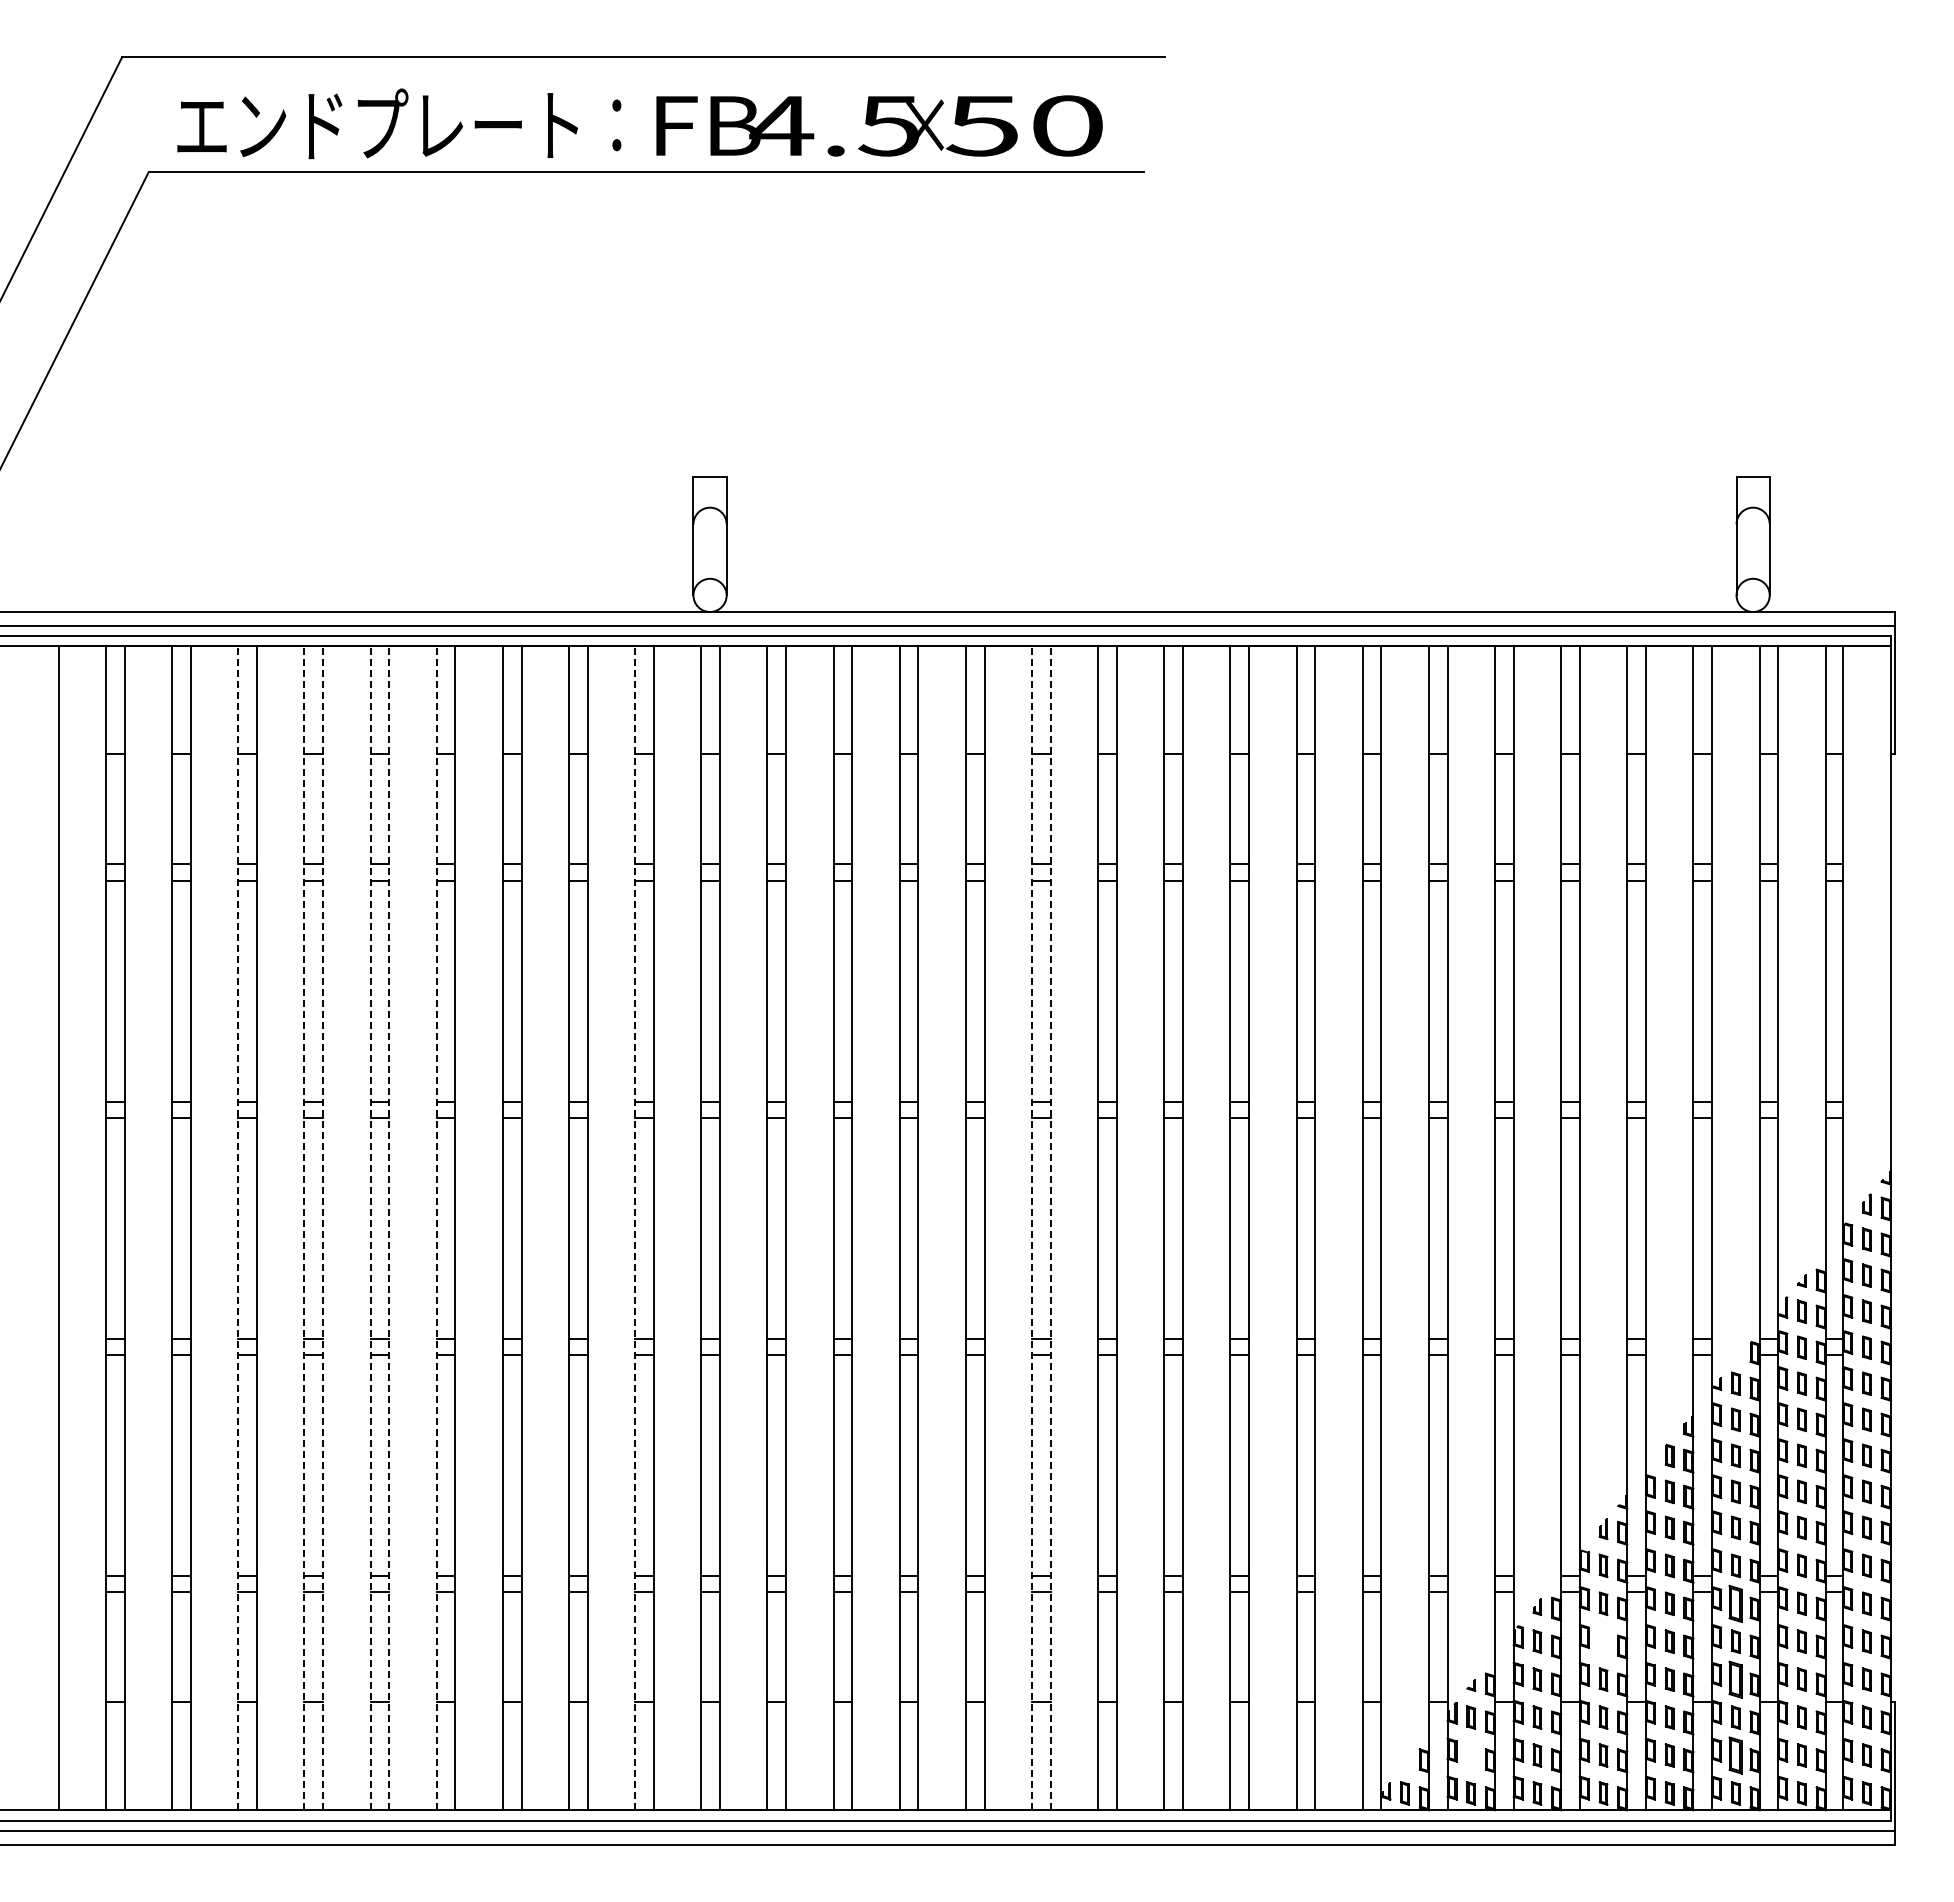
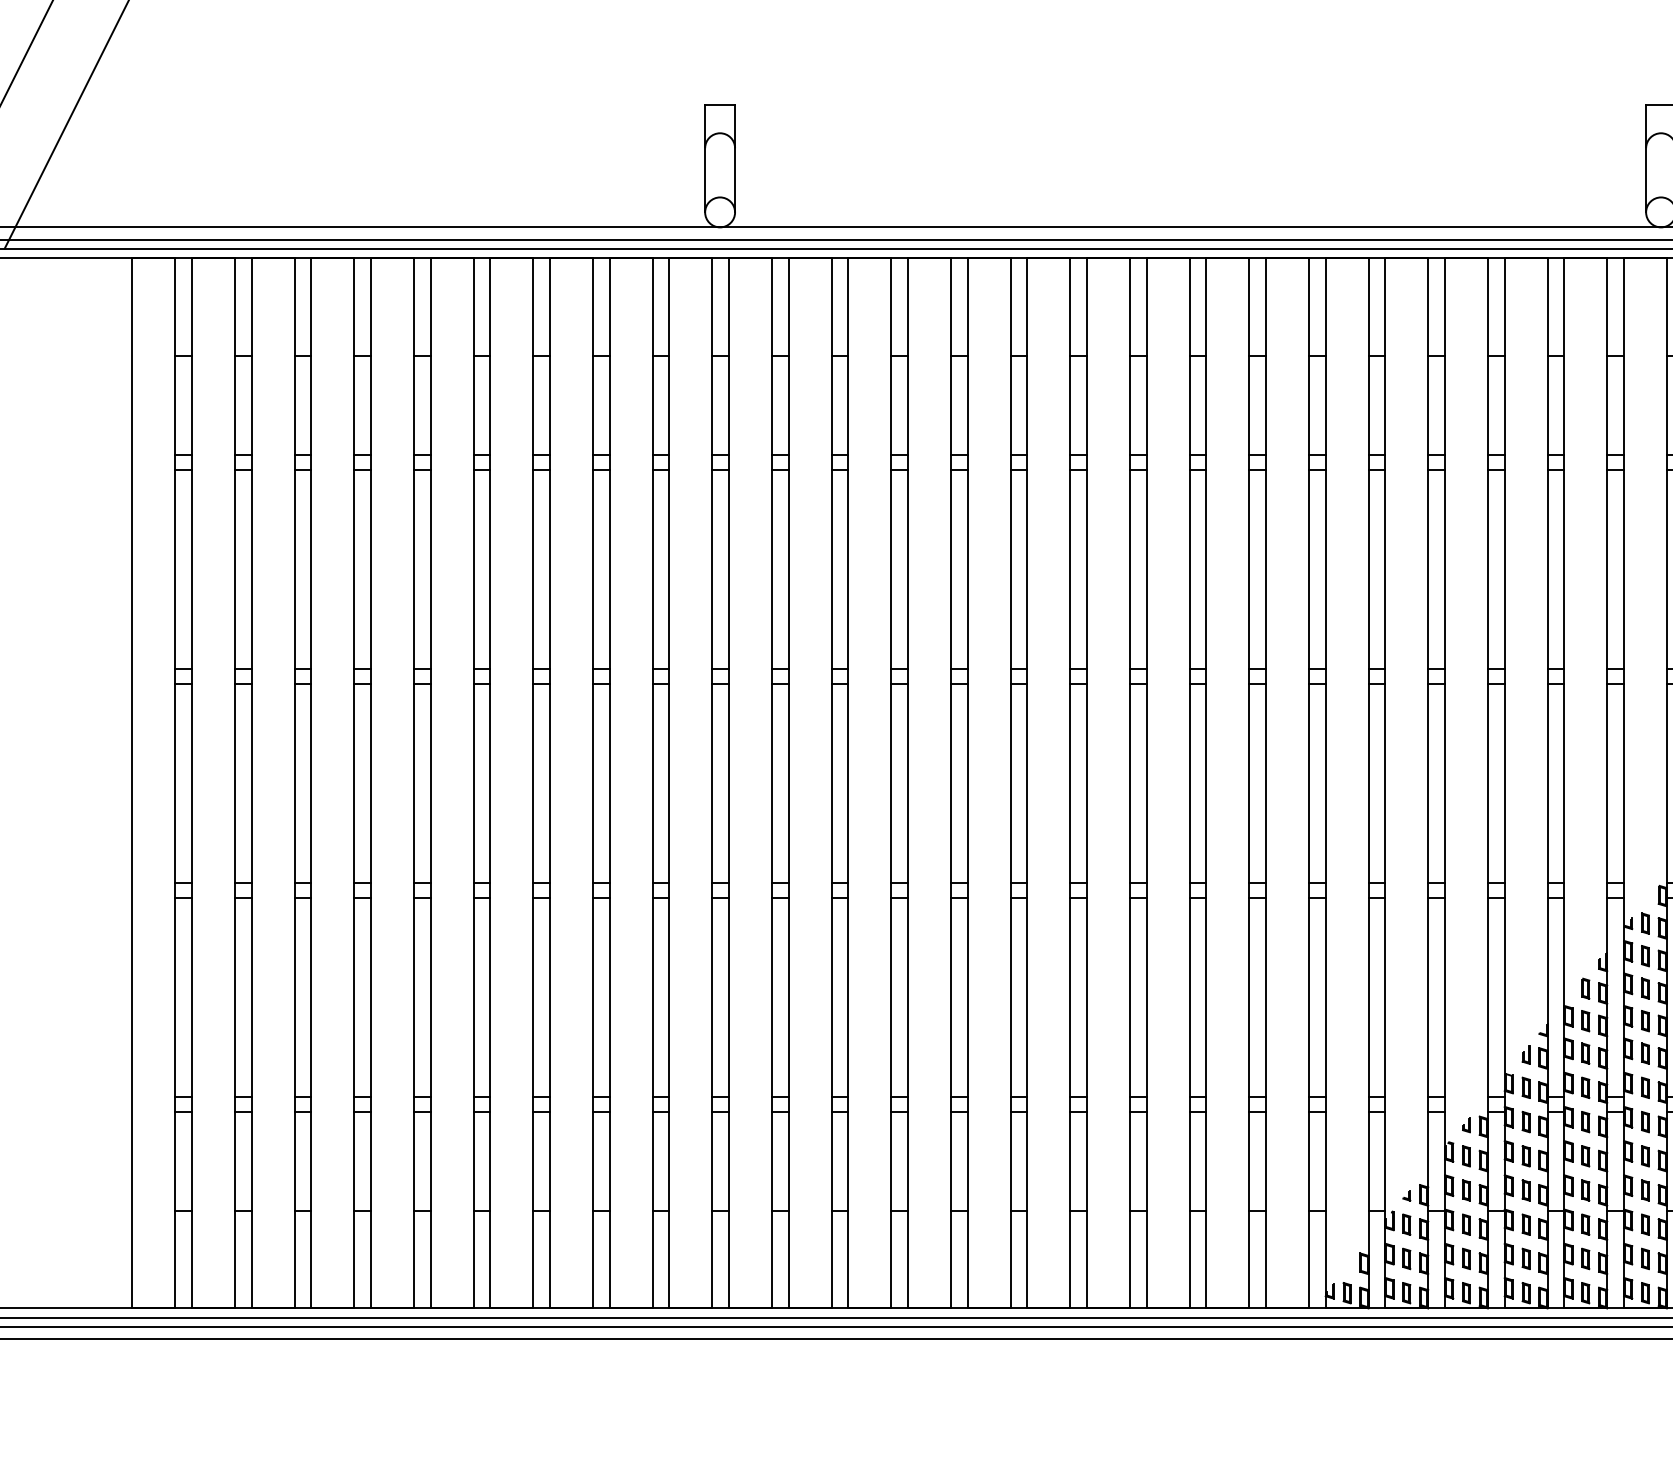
line: (238, 1228) -> (294, 783), dashed -> solid
line: (304, 1228) -> (354, 783), dashed -> solid
line: (323, 1228) -> (371, 783), dashed -> solid
line: (370, 1228) -> (413, 783), dashed -> solid
line: (389, 1228) -> (430, 783), dashed -> solid
line: (436, 1228) -> (473, 783), dashed -> solid
line: (635, 1228) -> (652, 783), dashed -> solid
line: (1031, 1228) -> (1010, 783), dashed -> solid
line: (1050, 1228) -> (1027, 783), dashed -> solid
part: (1735, 1603) -> (1645, 1121), size x0.62
part: (1603, 1641) -> (1526, 1156), added
part: (1735, 1679) -> (1645, 1190), size x0.62
part: (1471, 1755) -> (1407, 1258), added
part: (1735, 1755) -> (1645, 1258), size x0.62

